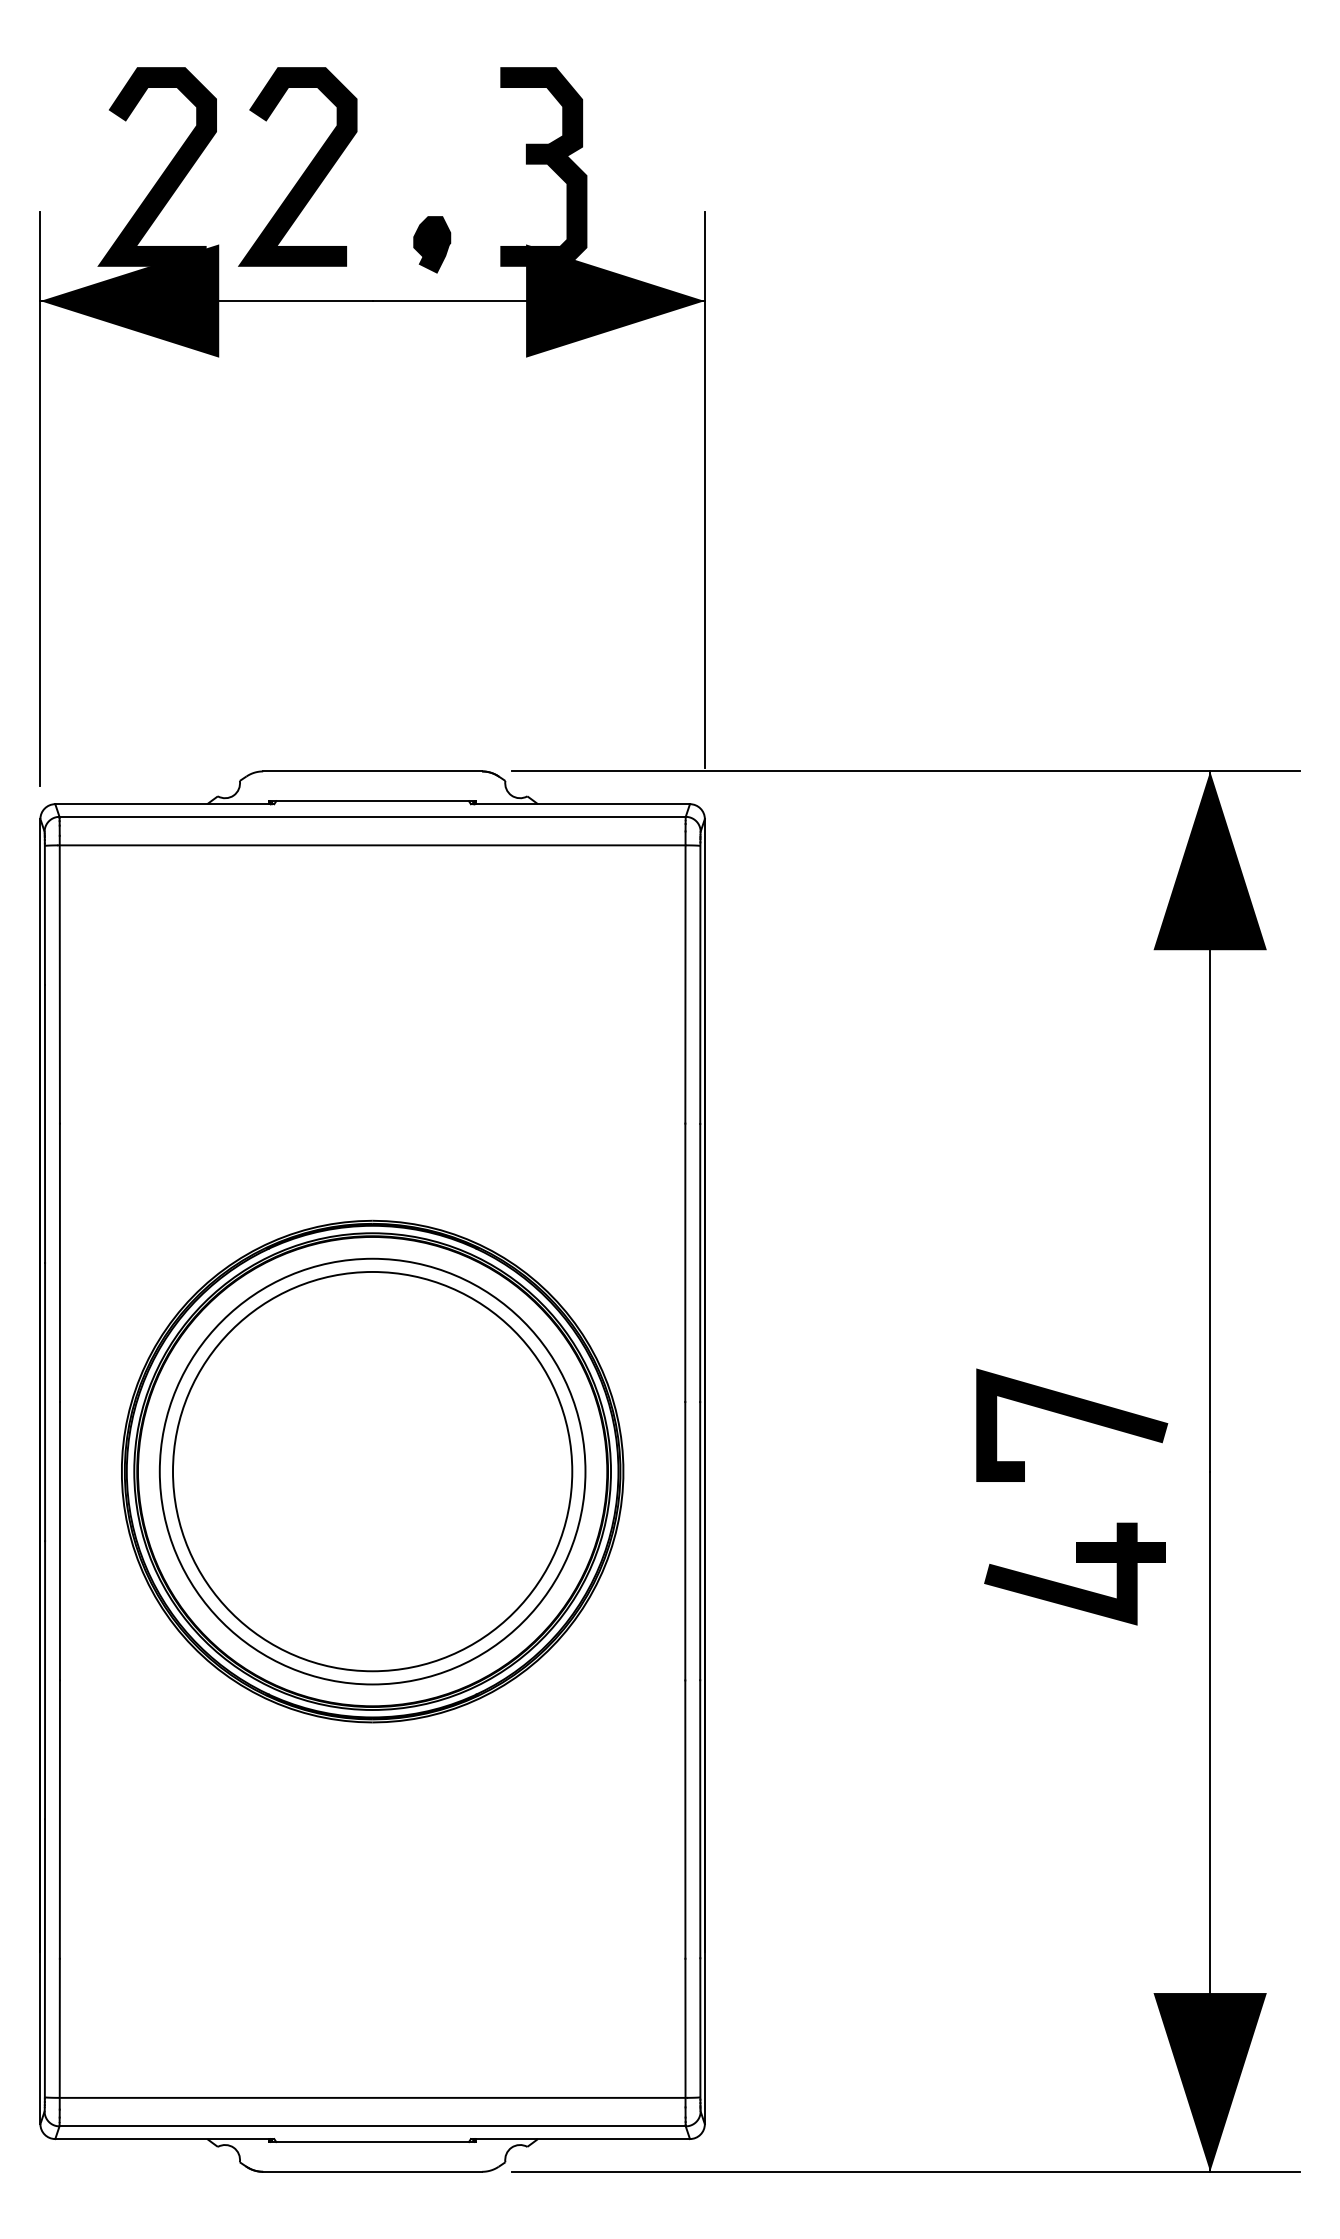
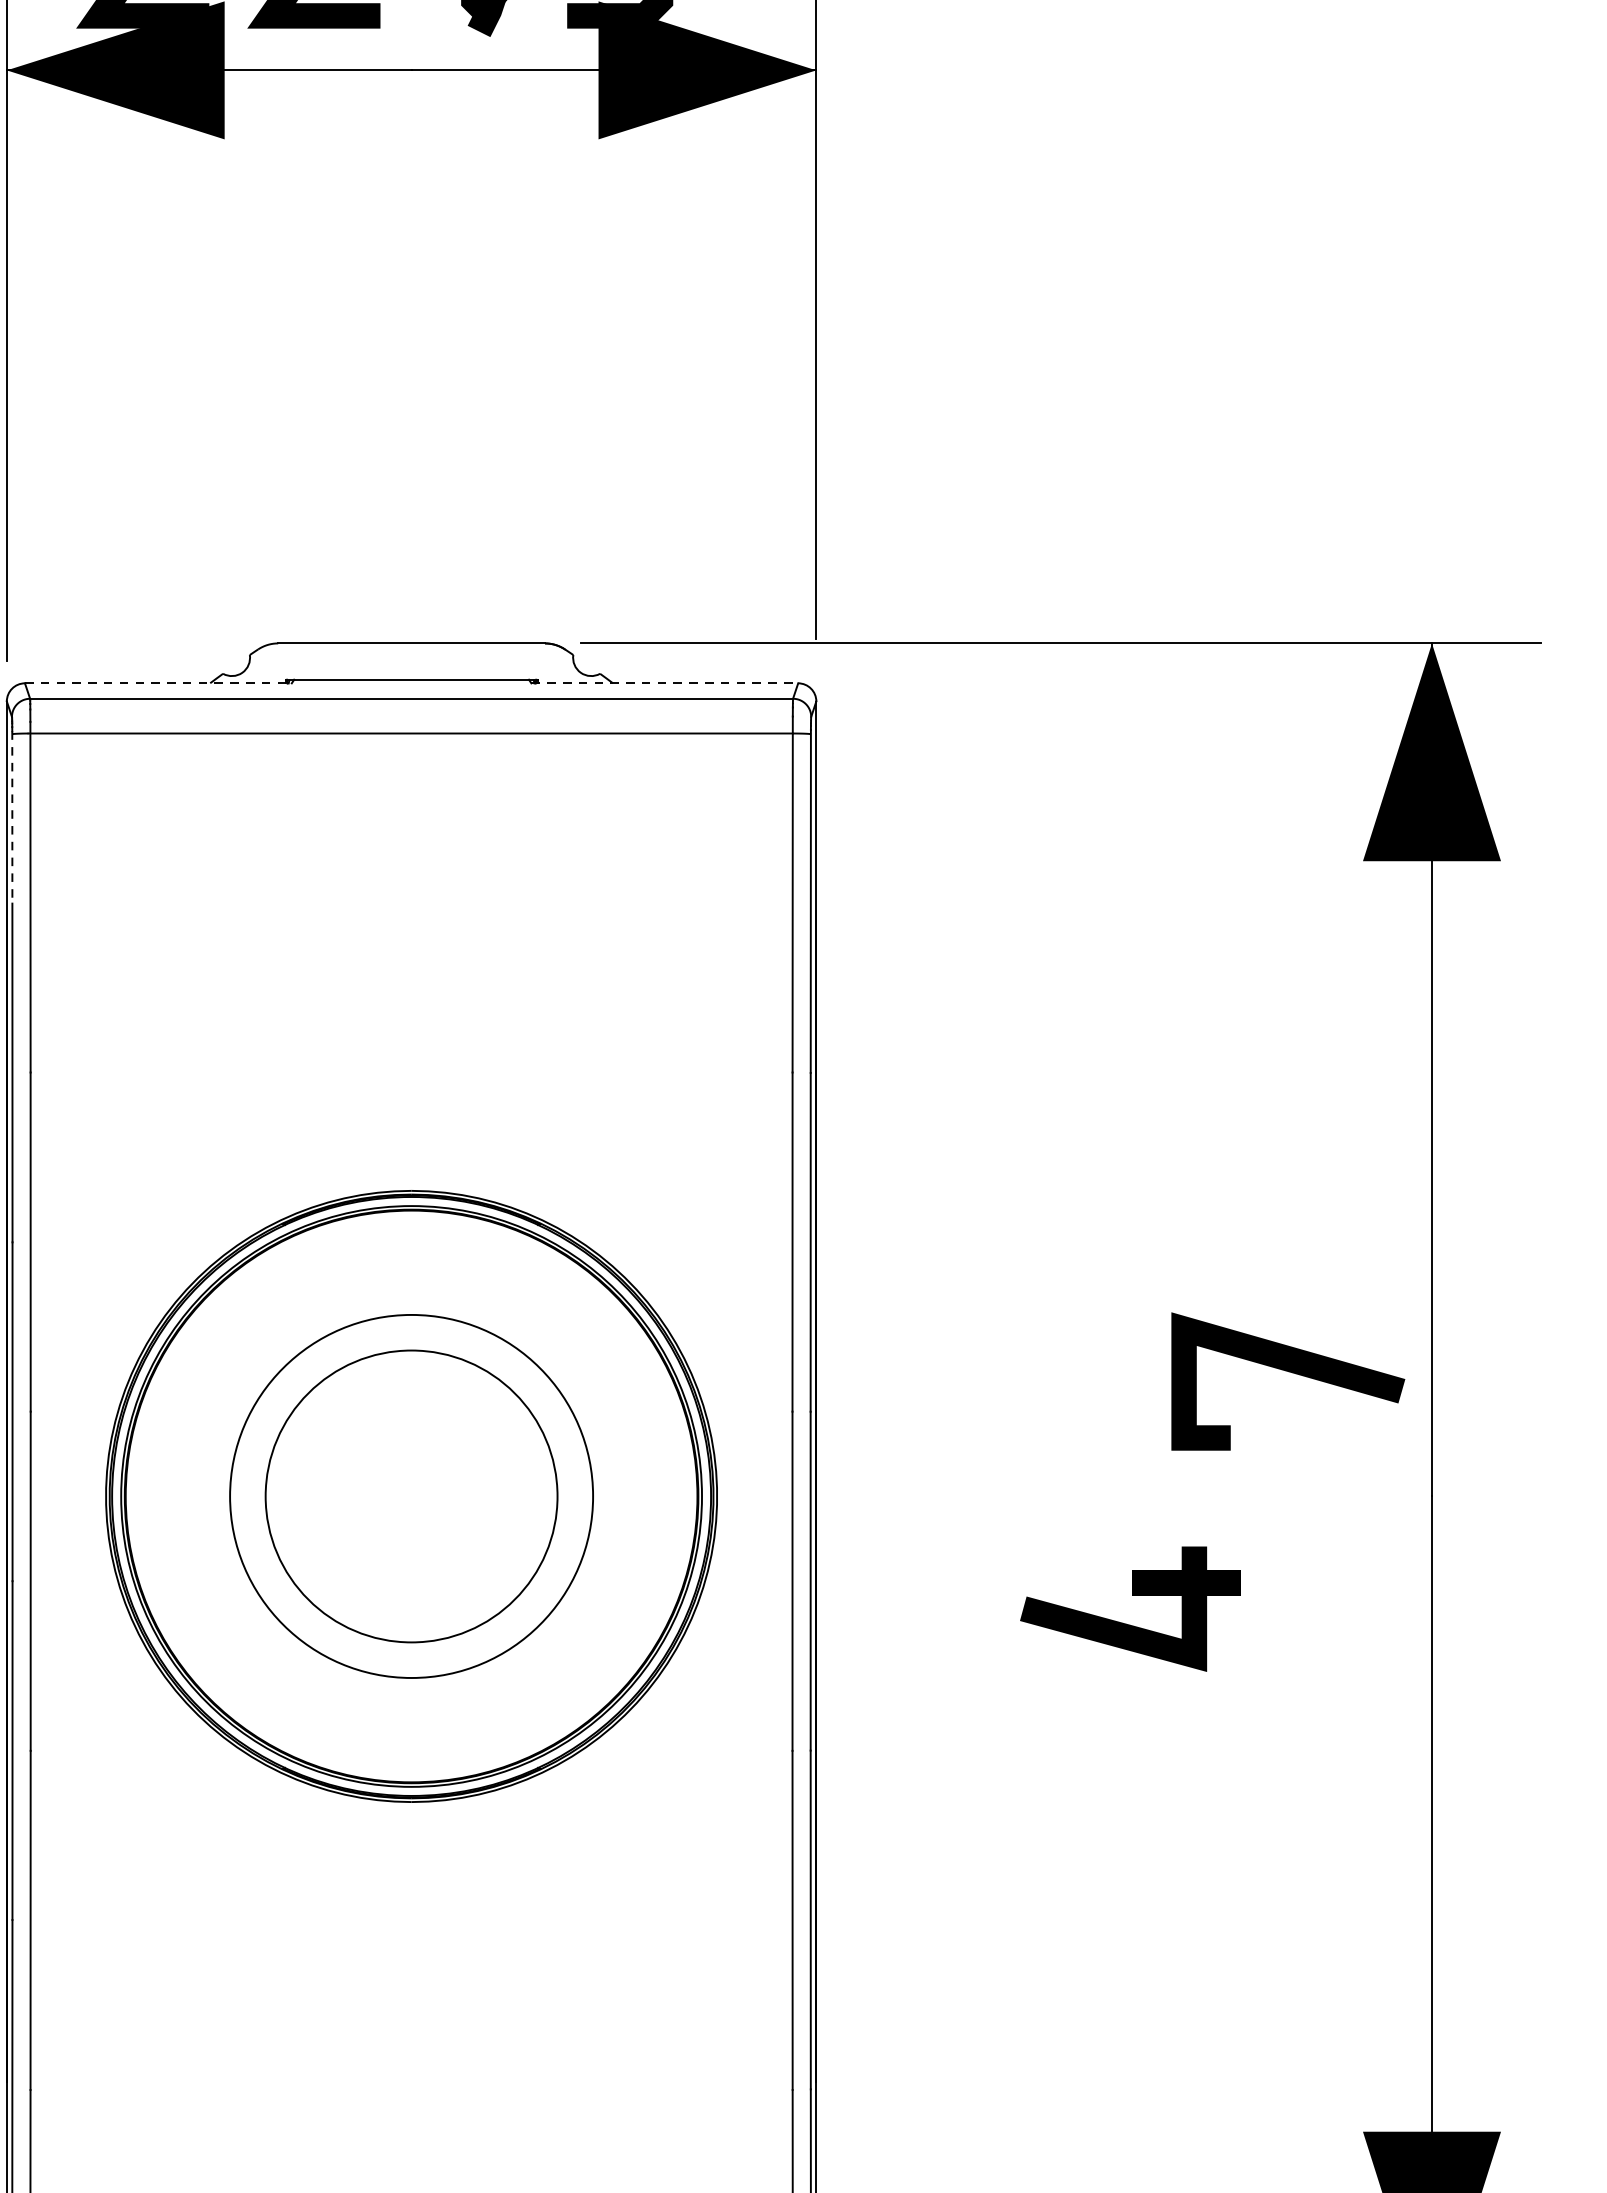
line: (164, 804) -> (158, 683), solid -> dashed
line: (580, 804) -> (664, 683), solid -> dashed
line: (44, 914) -> (11, 817), solid -> dashed
line: (1074, 1418) -> (1291, 1373), moved
circle: (372, 1471) -> (411, 1496), size x0.6
circle: (372, 1471) -> (411, 1496), size x0.7
part: (1076, 1562) -> (1132, 1595), moved

